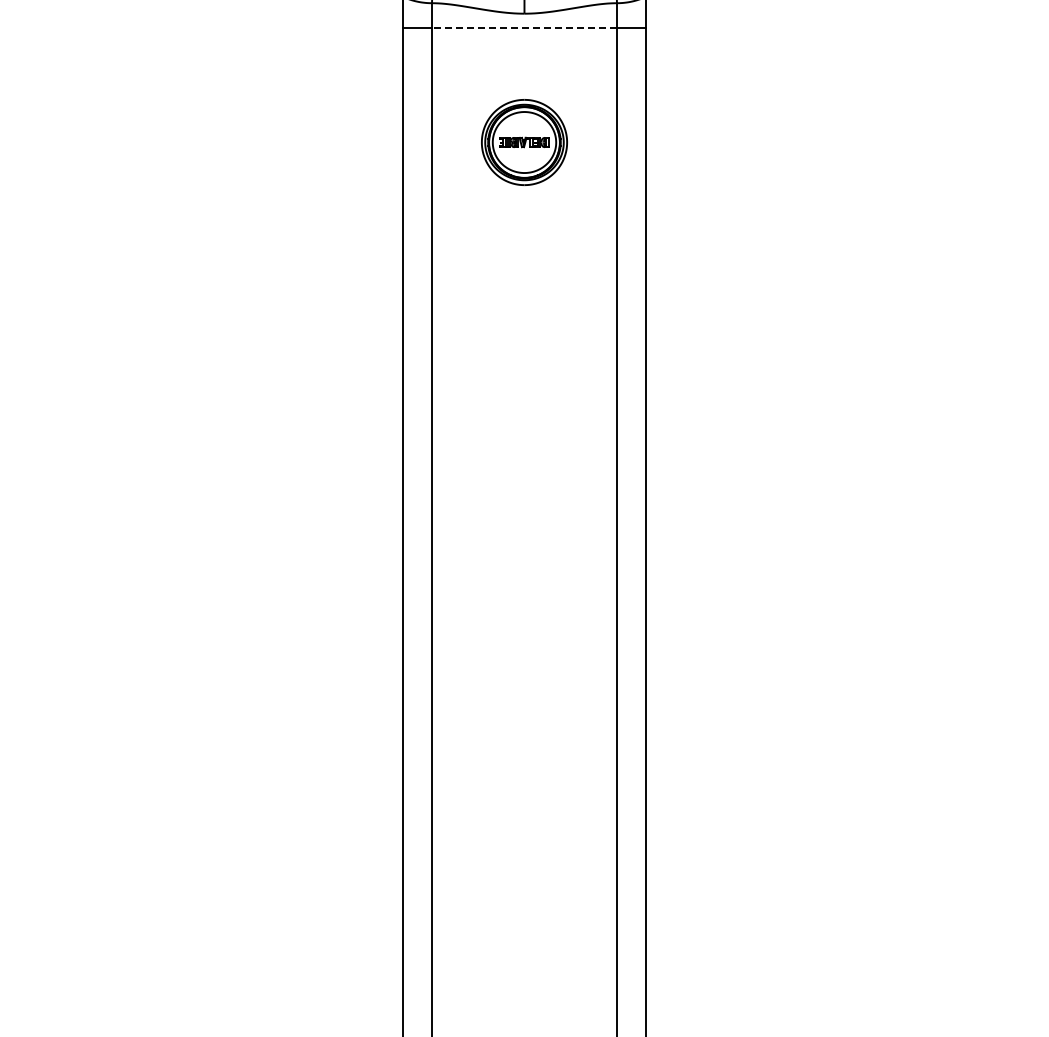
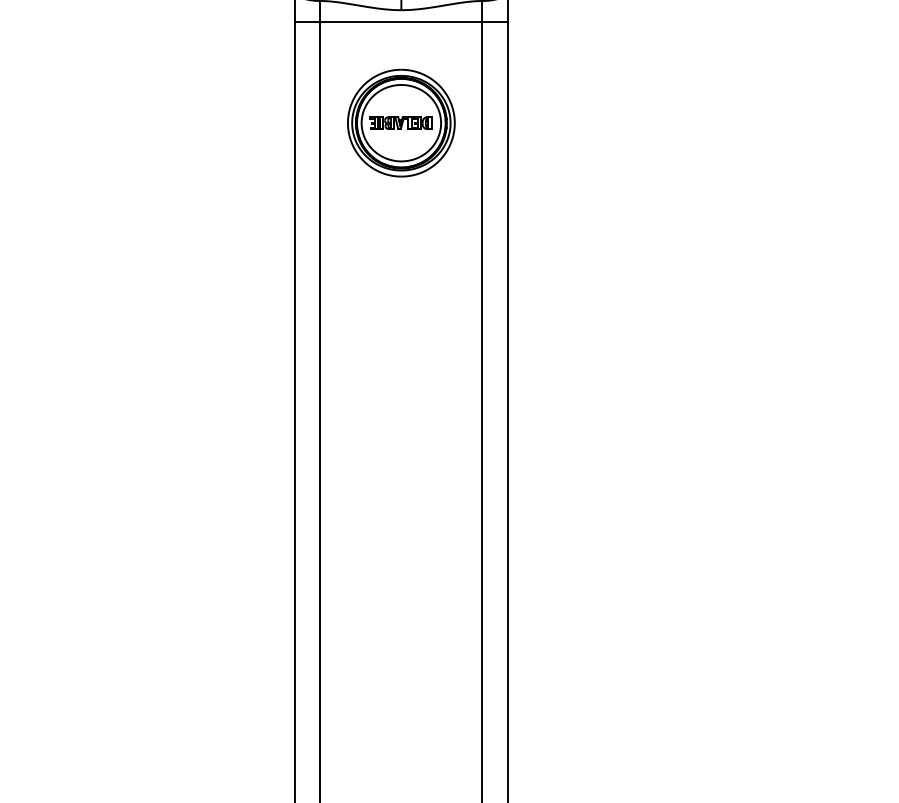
line: (524, 27) -> (401, 22), dashed -> solid
part: (524, 142) -> (401, 123), size x1.43

